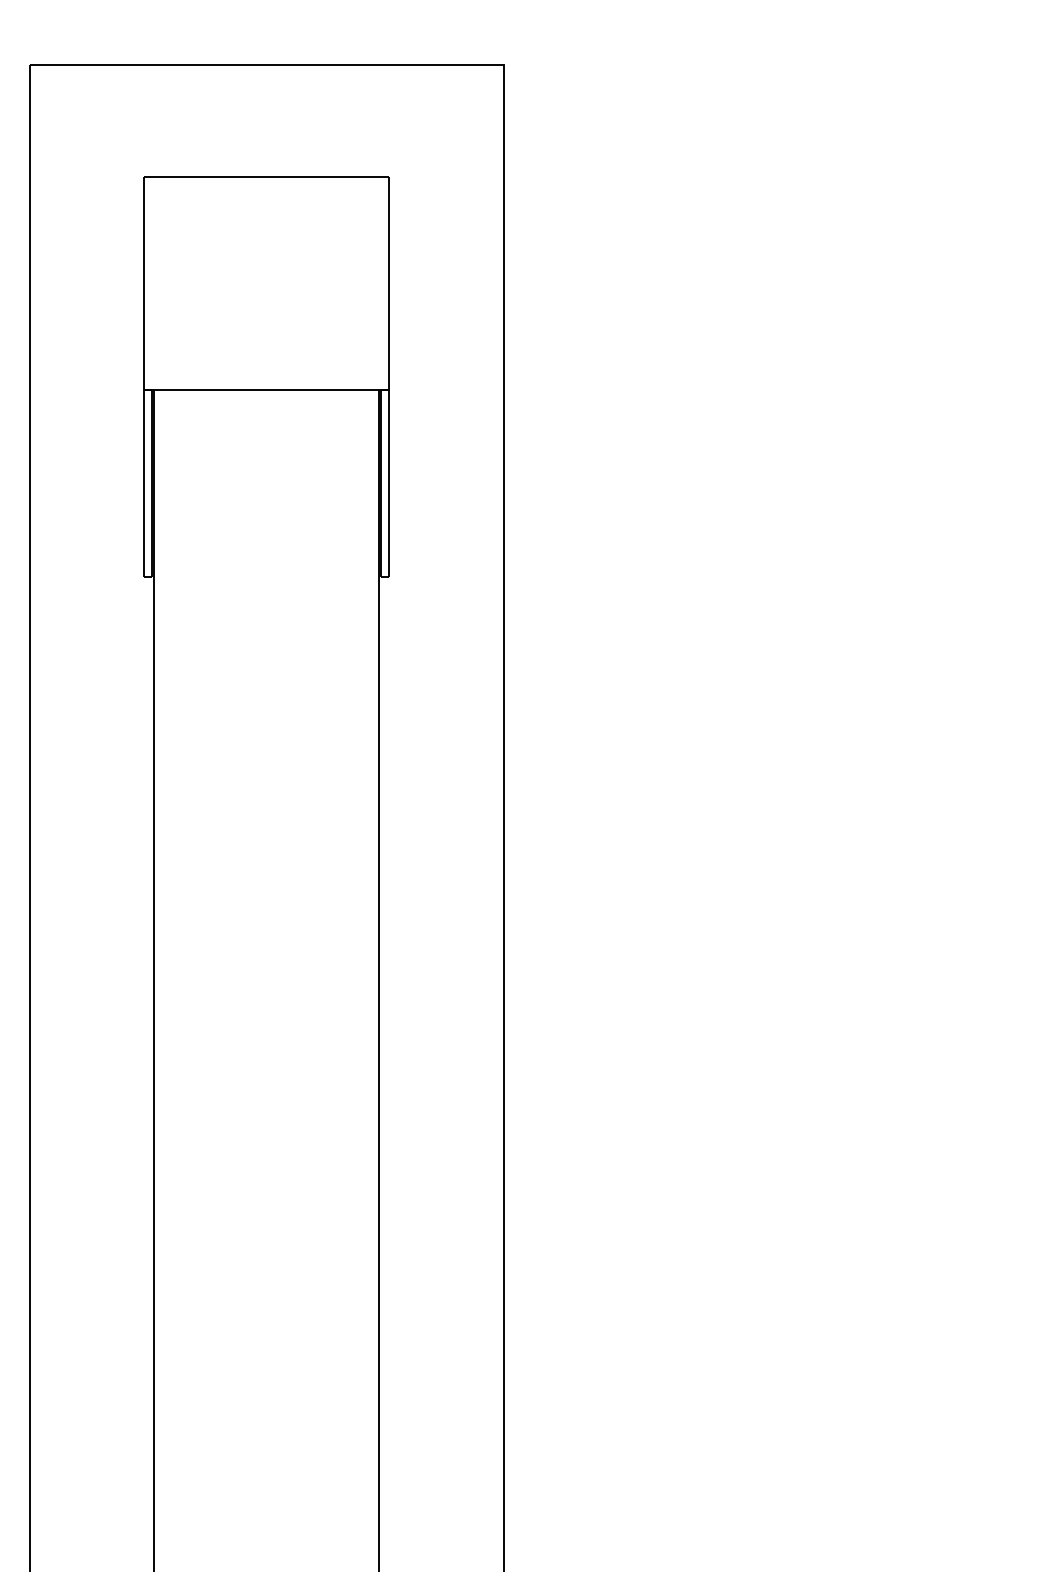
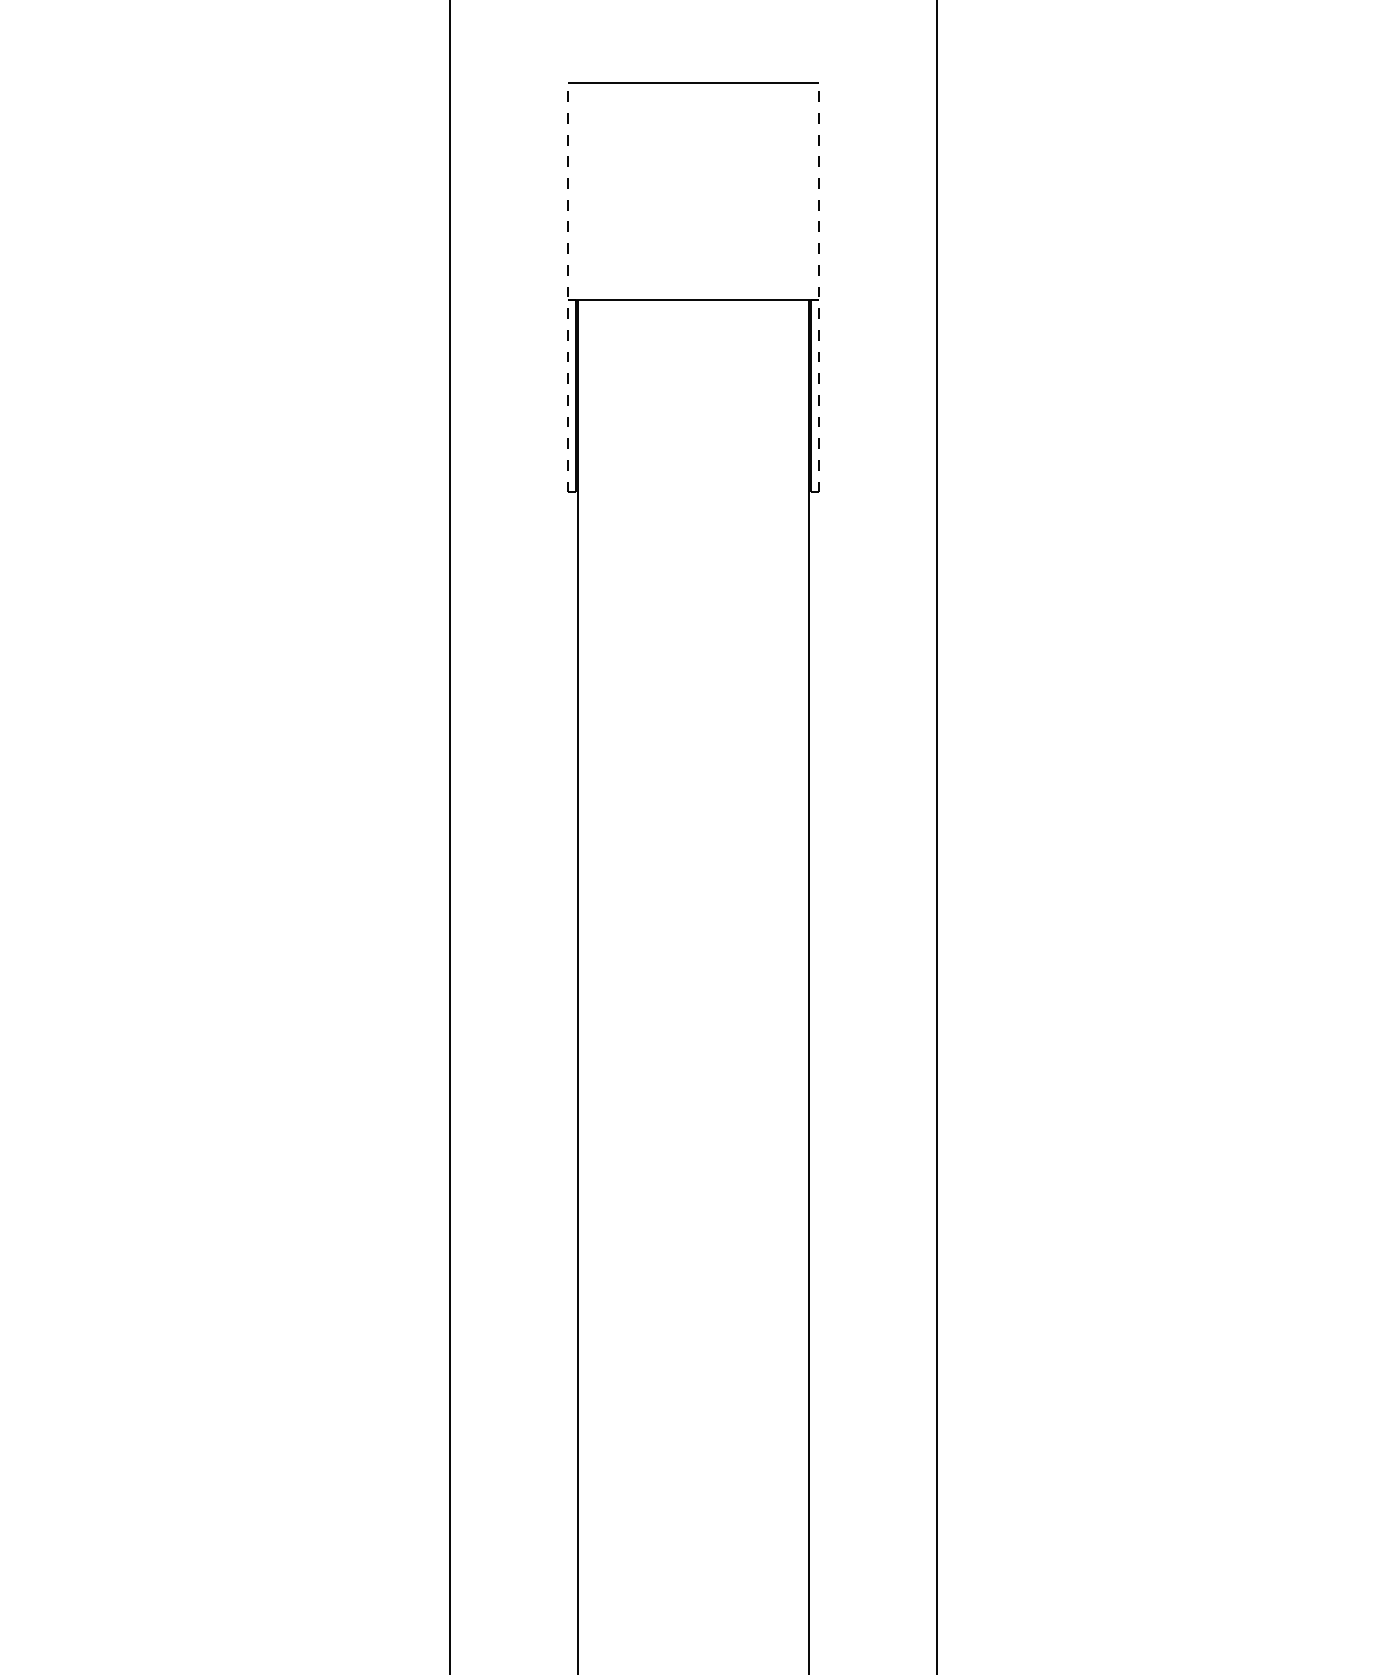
line: (143, 376) -> (567, 287), solid -> dashed
line: (389, 376) -> (819, 287), solid -> dashed

